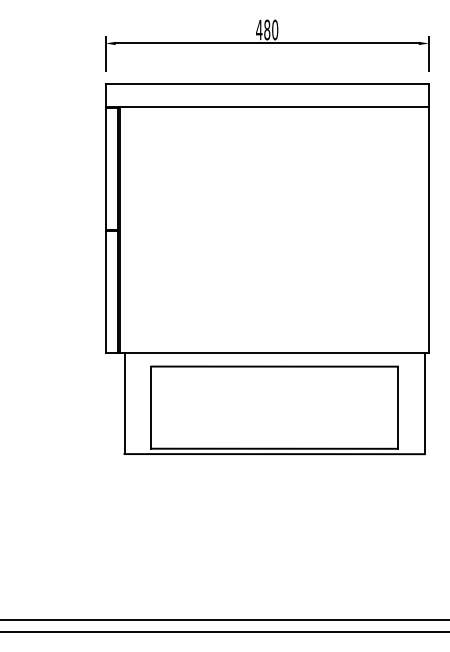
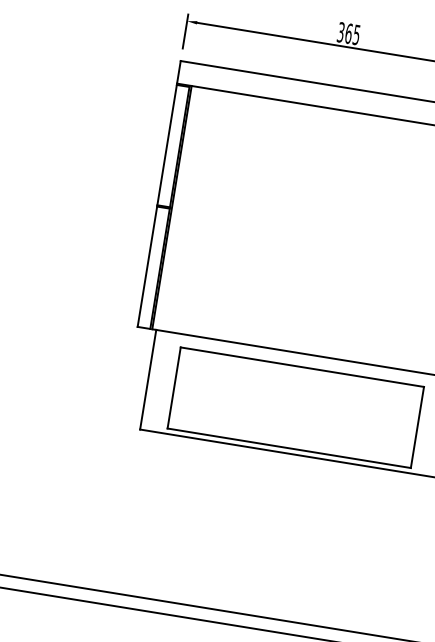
text: (267, 29) -> (349, 33), 480 -> 365

